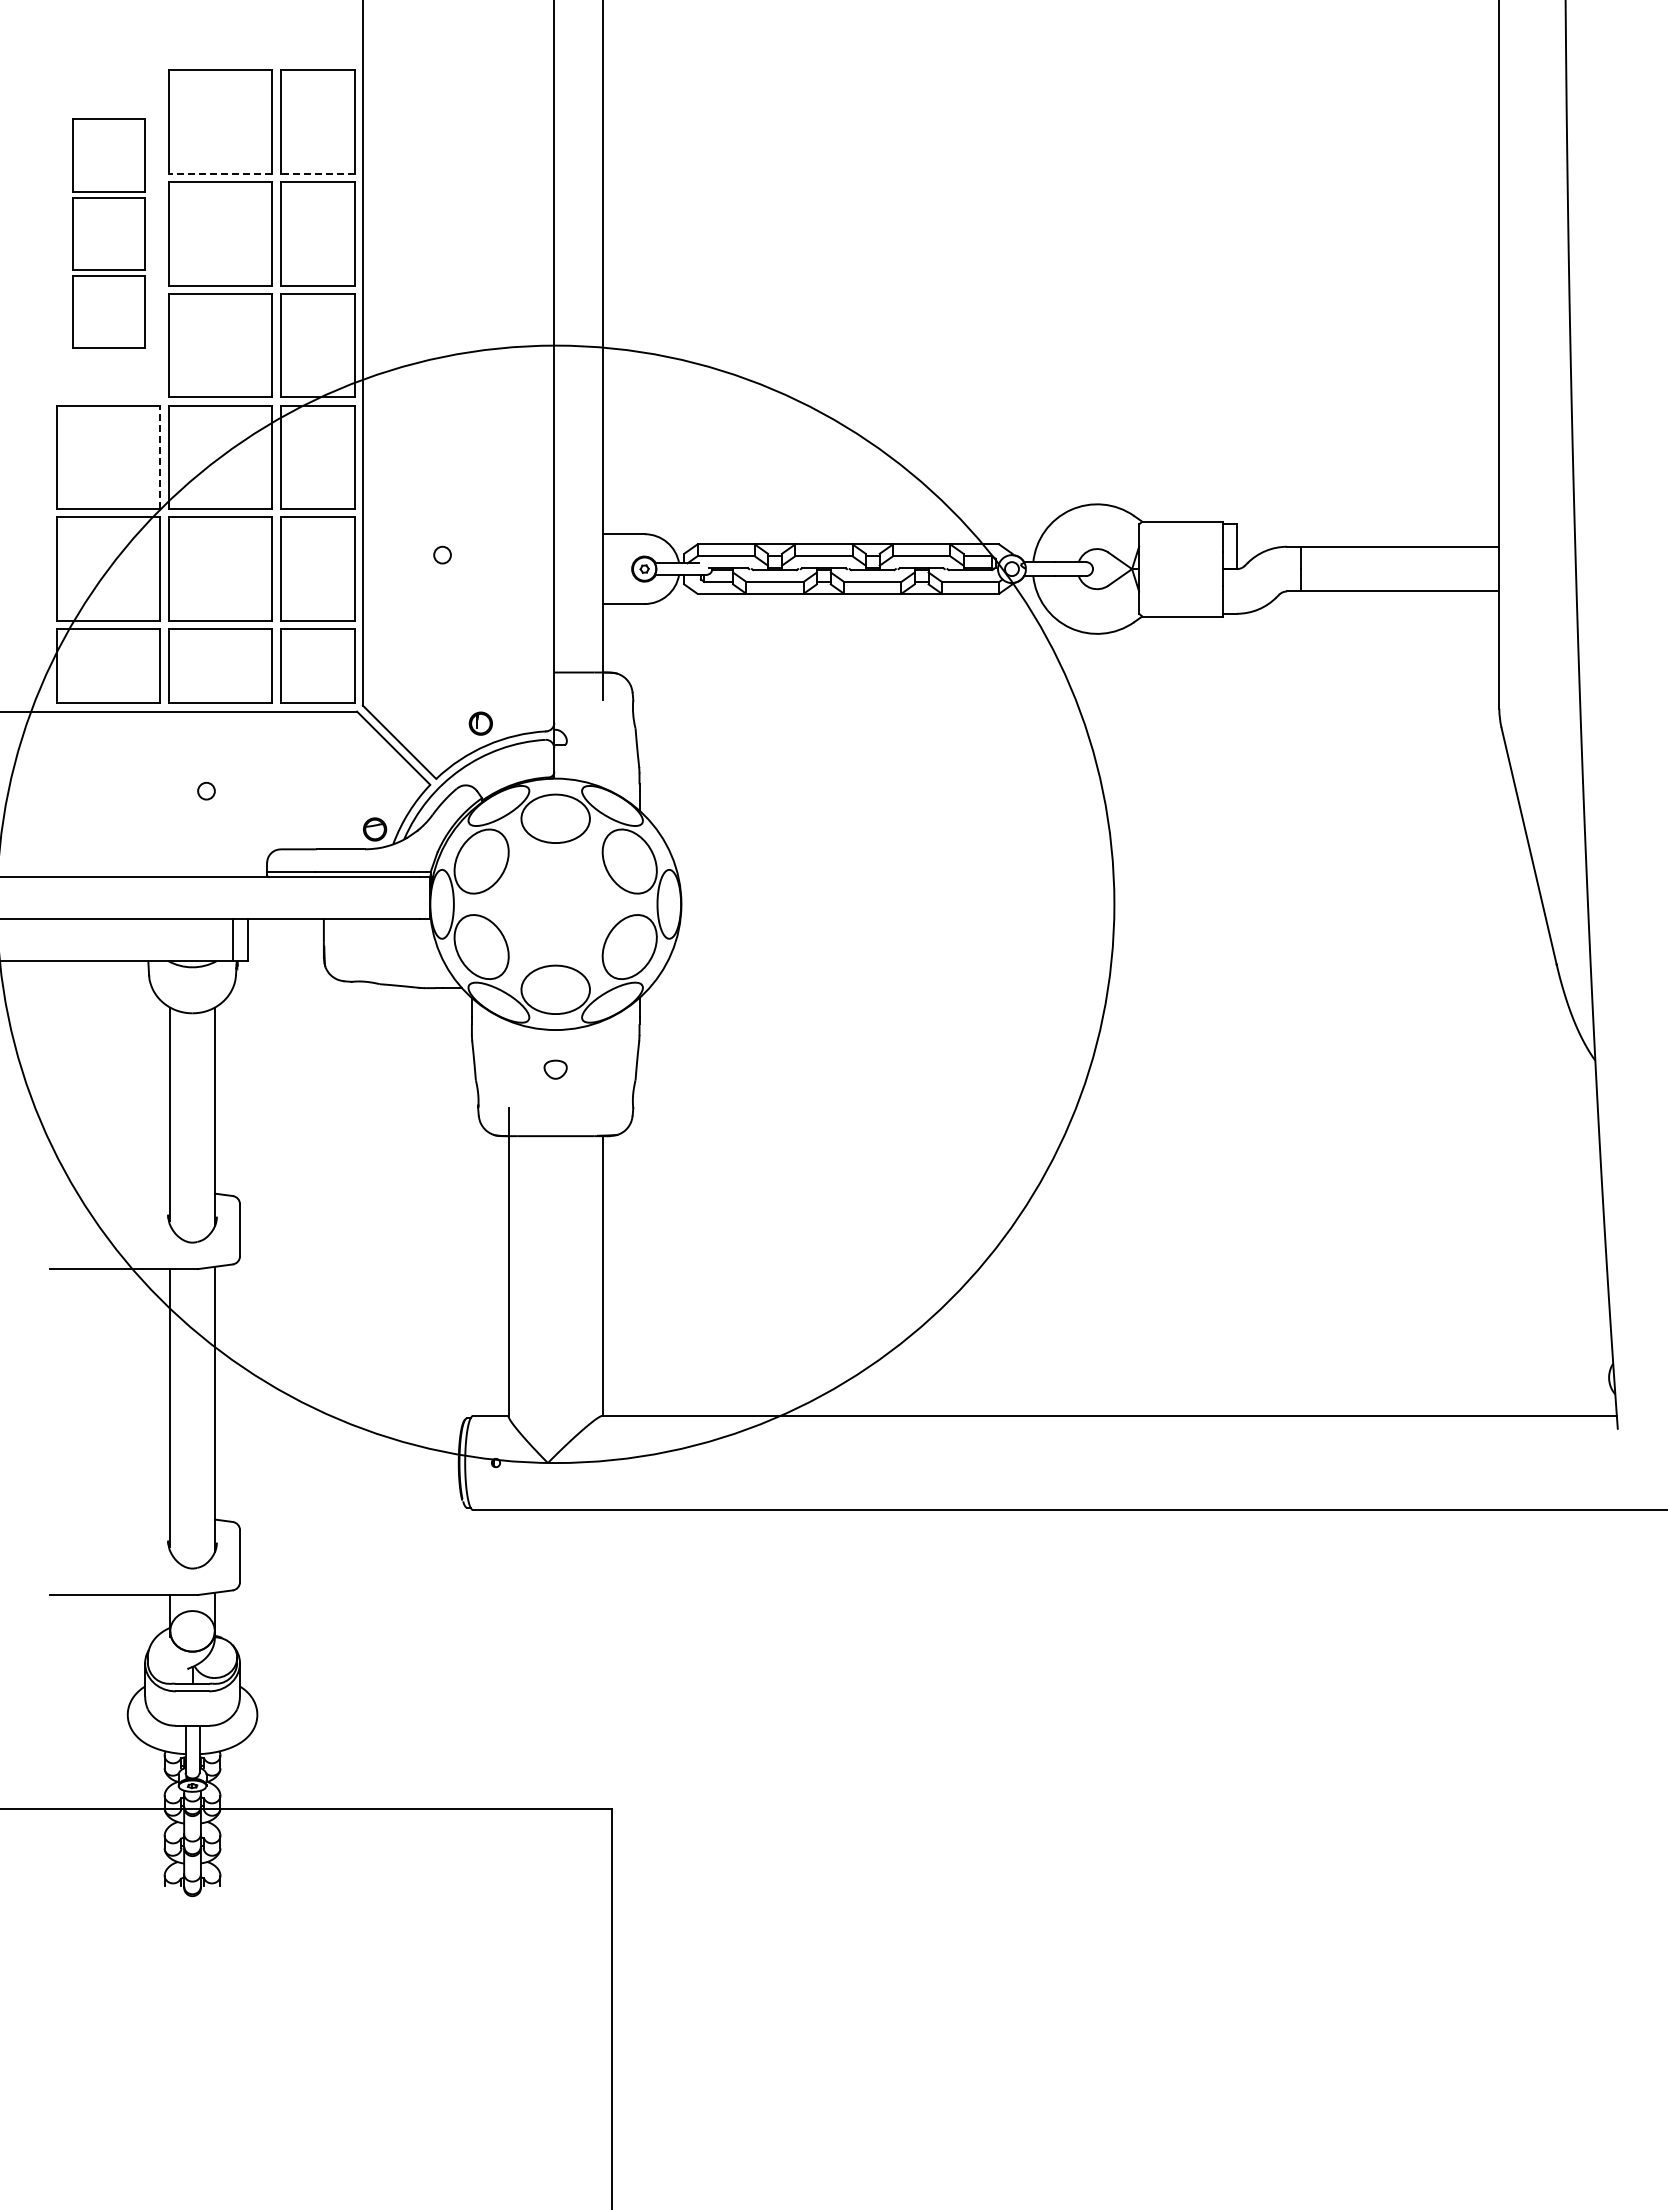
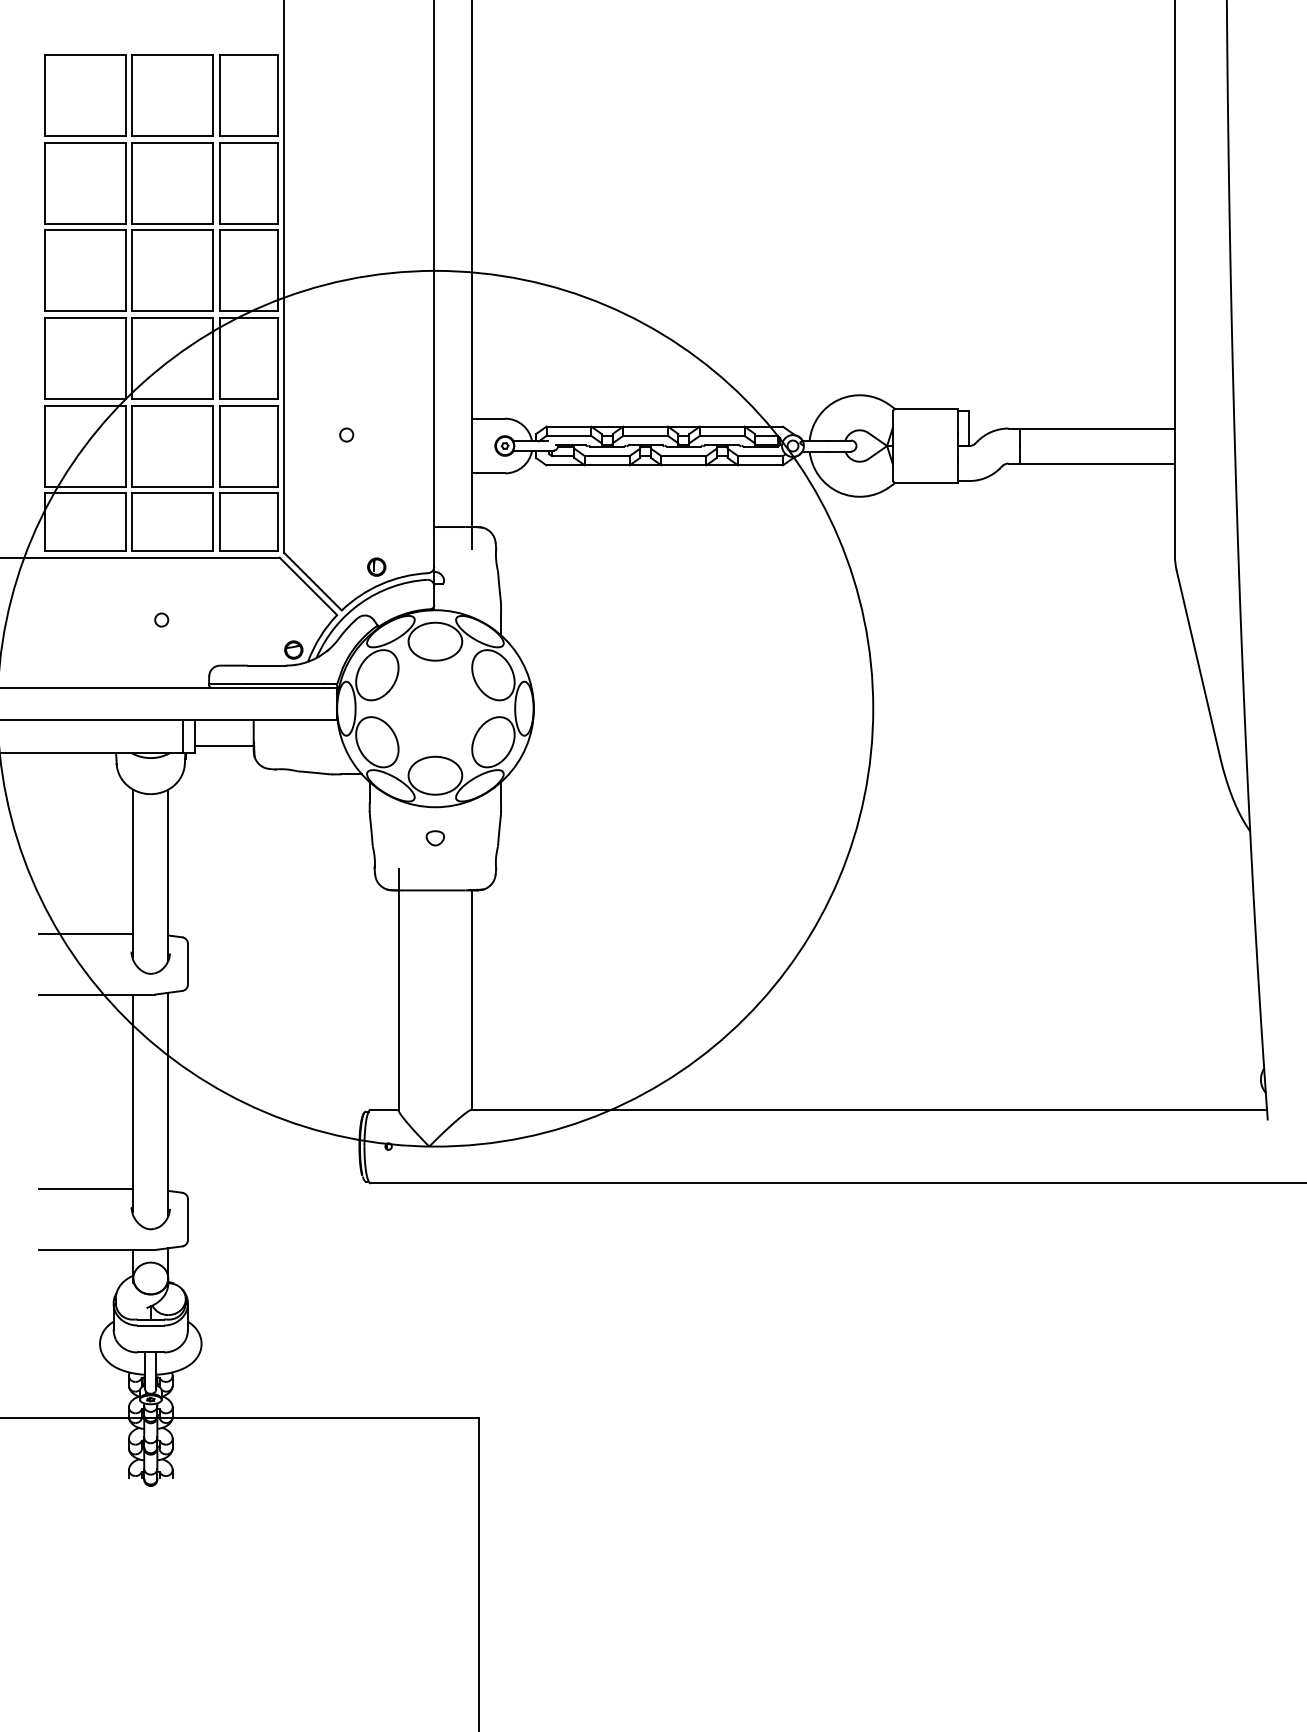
line: (220, 173) -> (172, 135), dashed -> solid
line: (317, 173) -> (248, 135), dashed -> solid
part: (108, 233) -> (84, 183), size x1.43
line: (160, 457) -> (125, 358), dashed -> solid
line: (285, 951) -> (223, 745), added
line: (110, 1191) -> (86, 933), added
line: (110, 1517) -> (86, 1189), added

